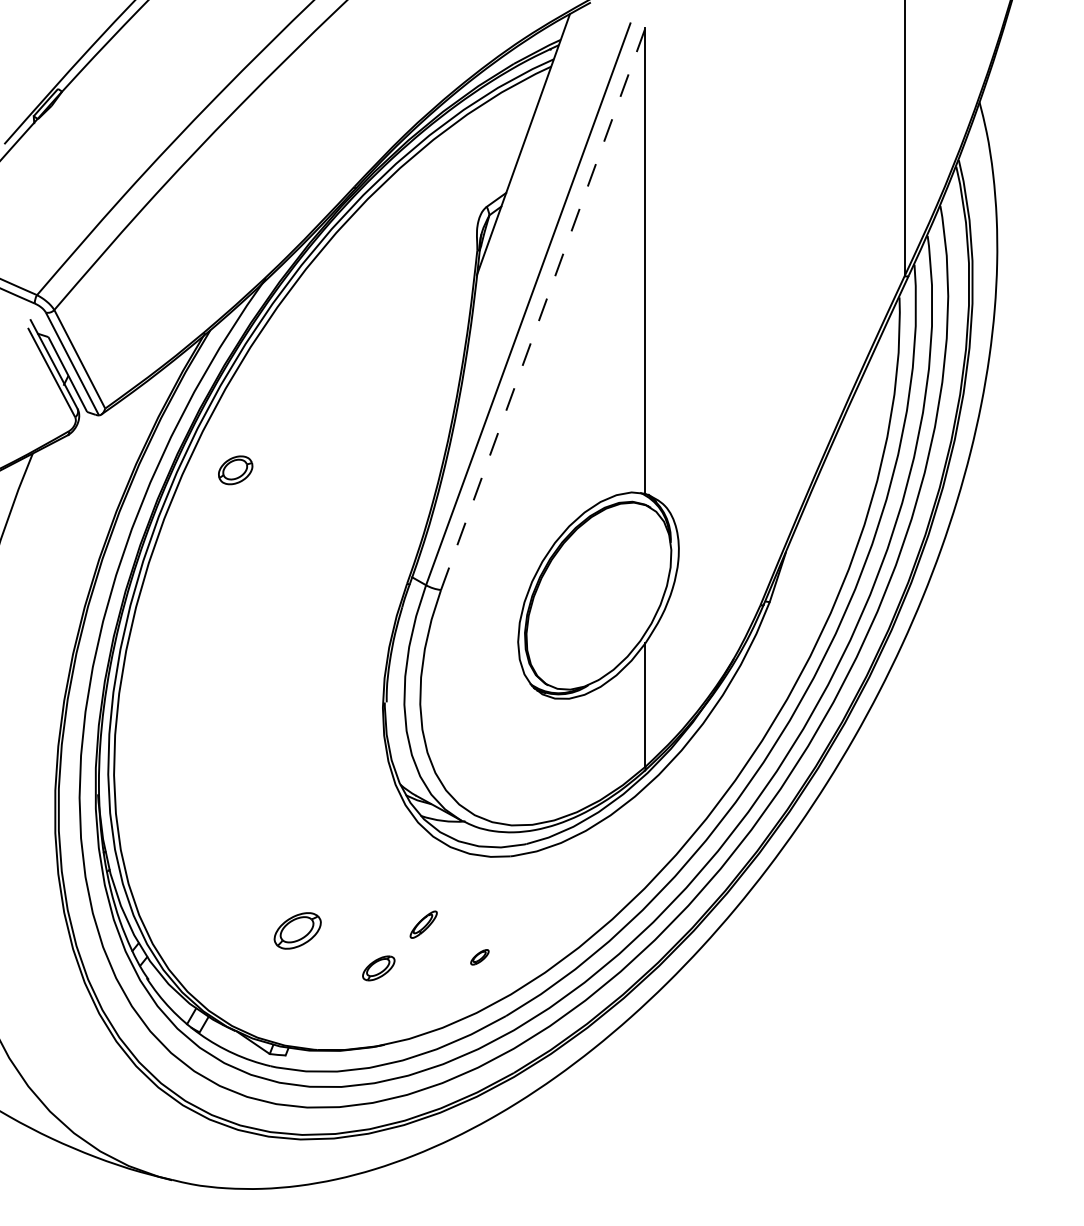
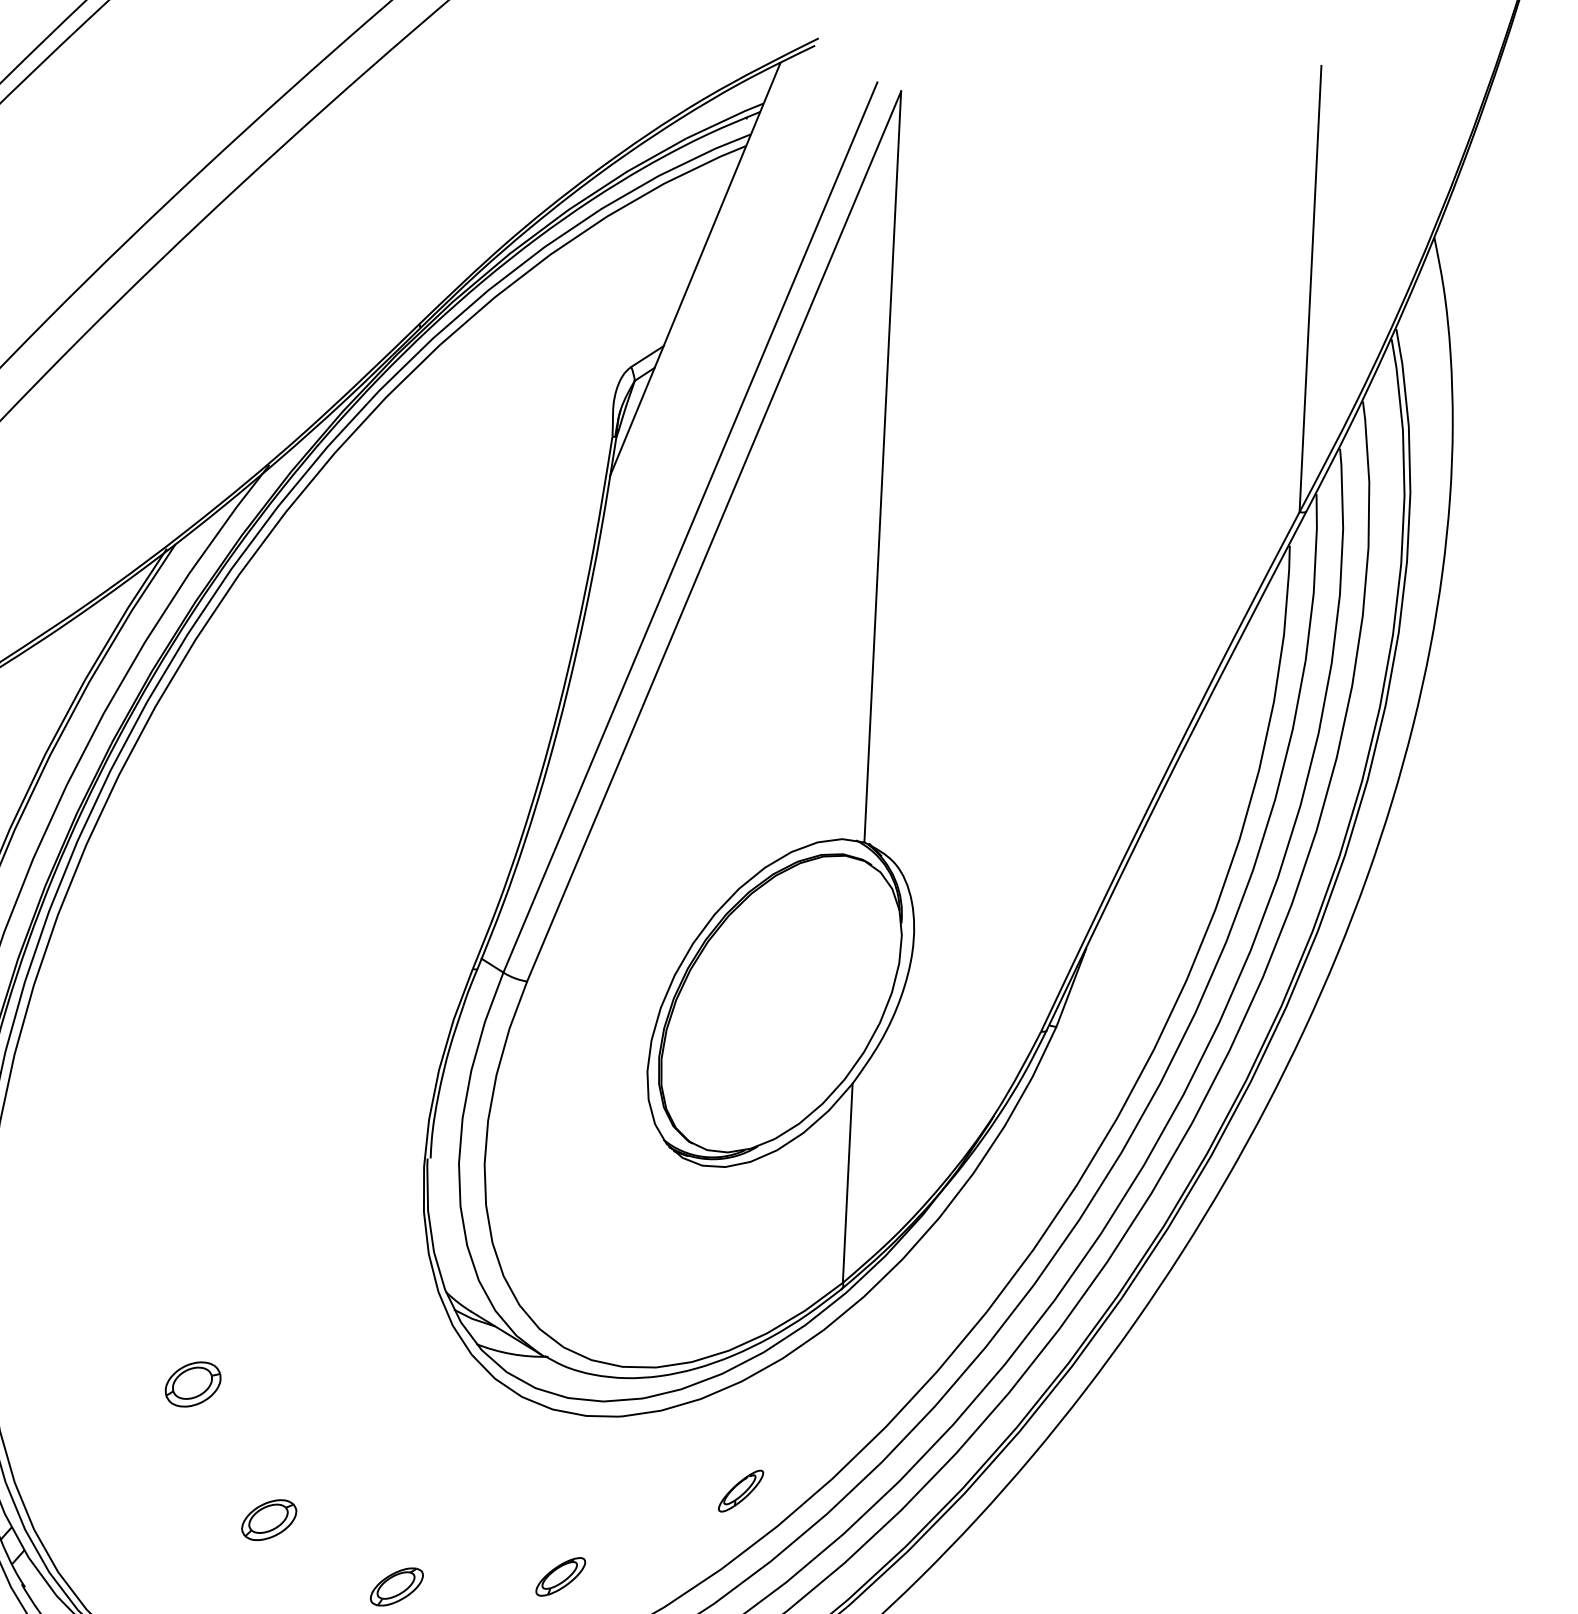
line: (543, 309) -> (714, 537), dashed -> solid
part: (235, 470) -> (192, 1384), moved
part: (423, 924) -> (740, 1490), moved
part: (297, 930) -> (268, 1519), size x0.71
part: (479, 957) -> (560, 1577), size x1.67

